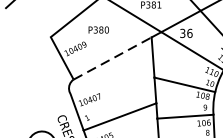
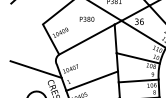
text: (97, 28) -> (86, 18), moved
line: (112, 58) -> (86, 39), dashed -> solid
line: (40, 100) -> (35, 69), added

